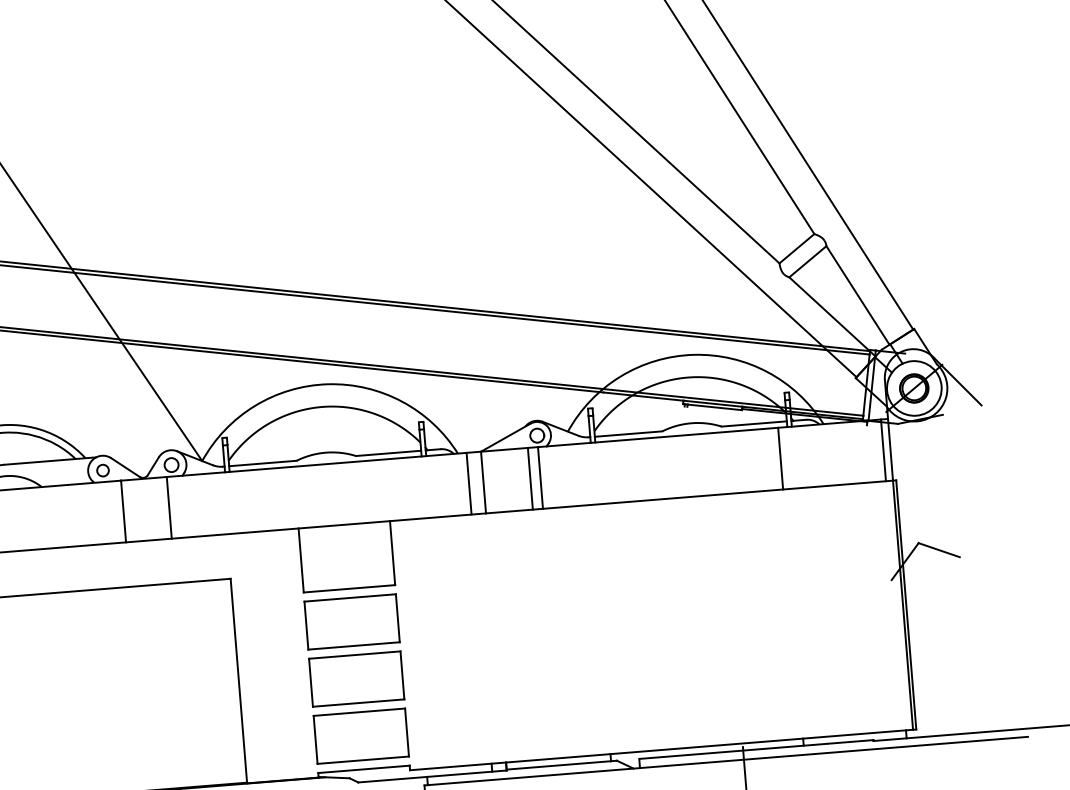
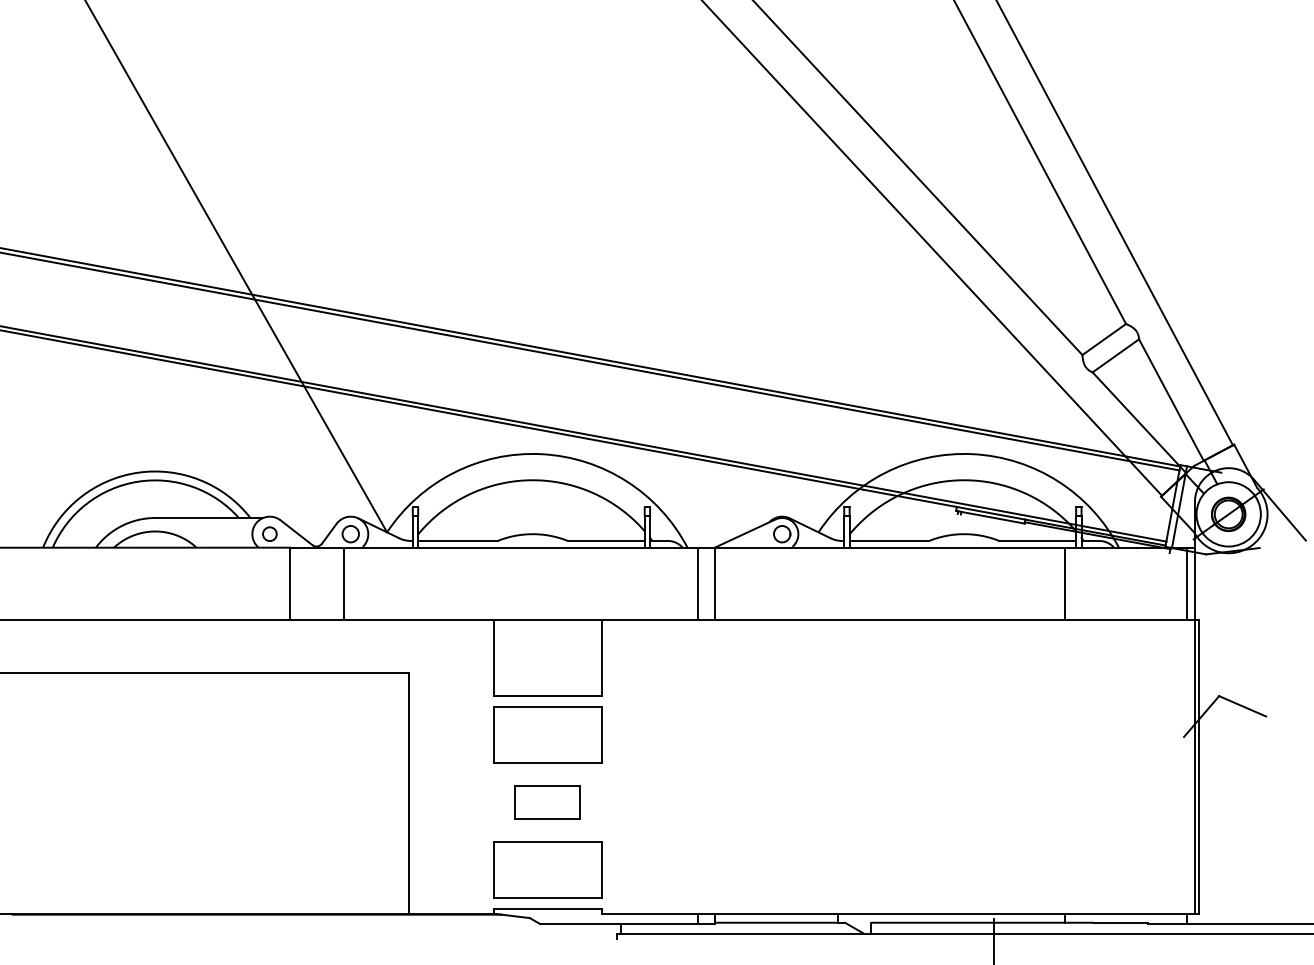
line: (540, 477) -> (782, 583), removed
line: (530, 478) -> (770, 583), removed
part: (356, 679) -> (547, 802), size x0.6

